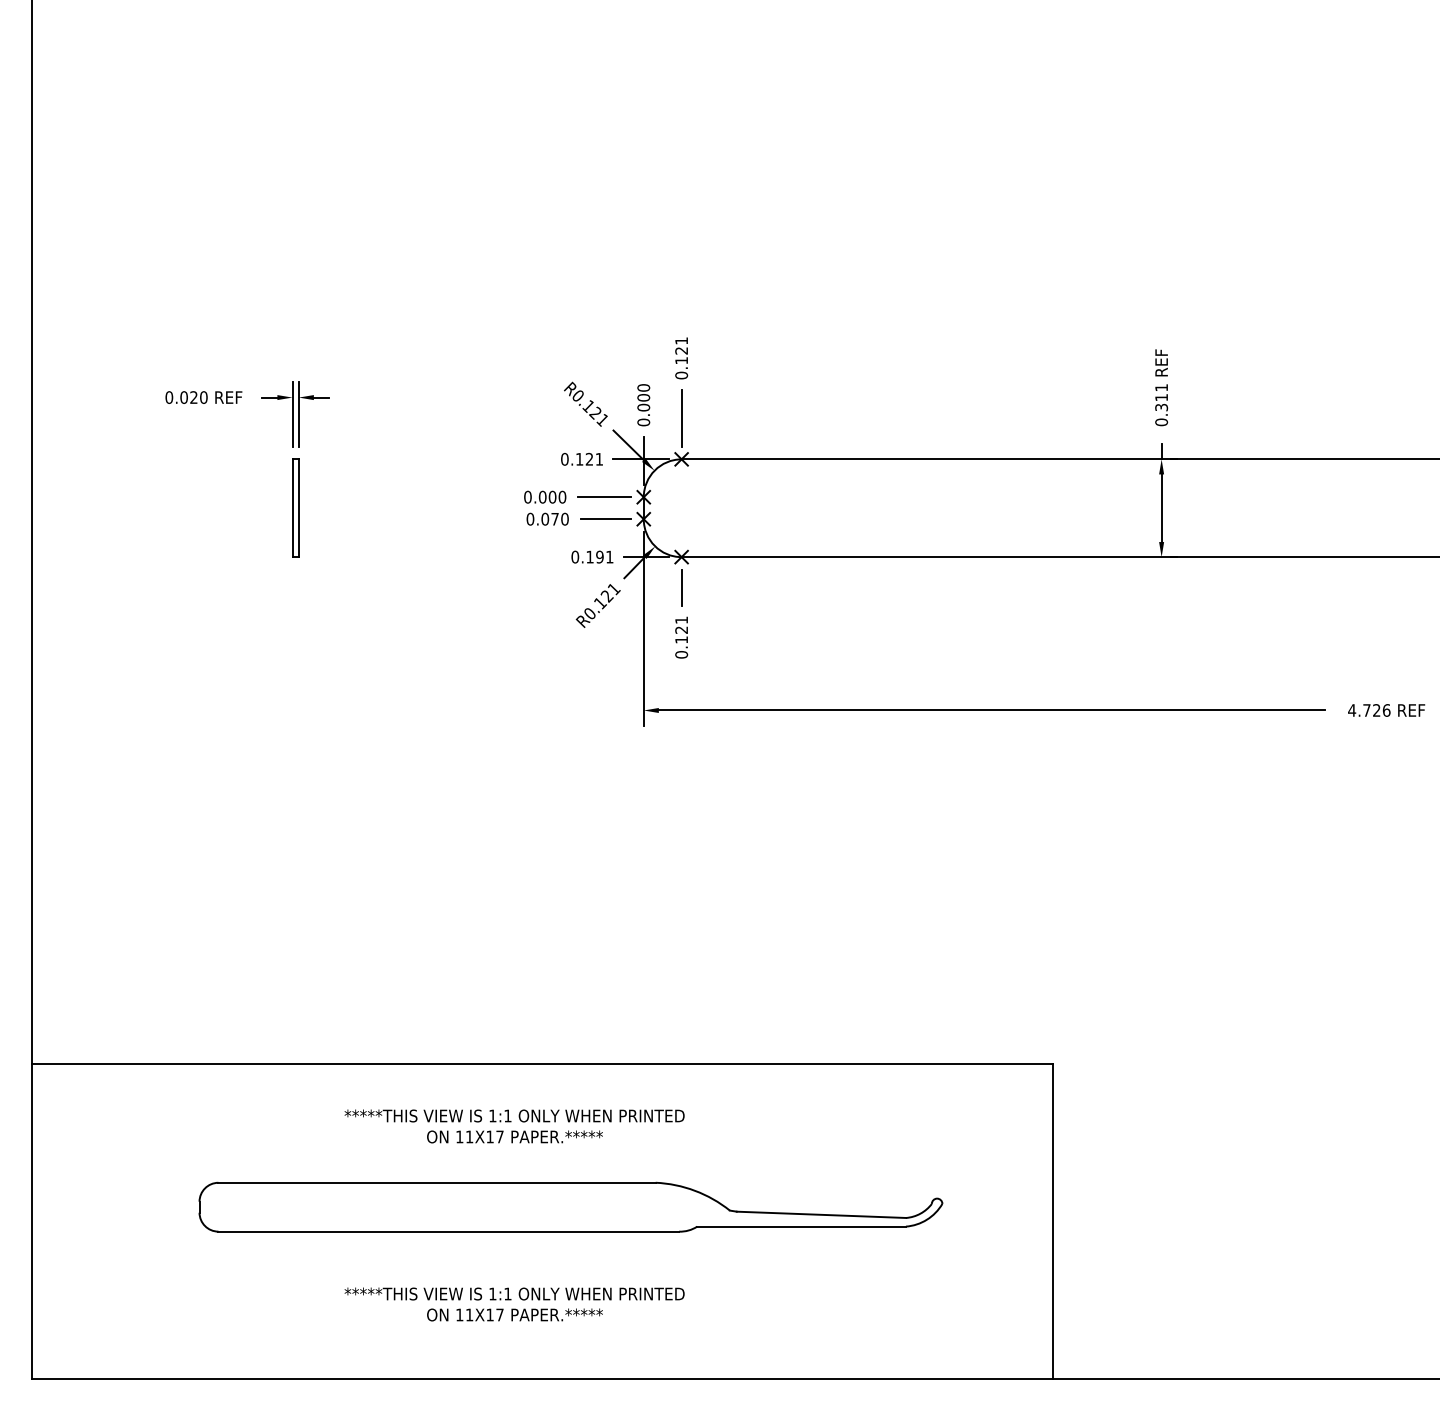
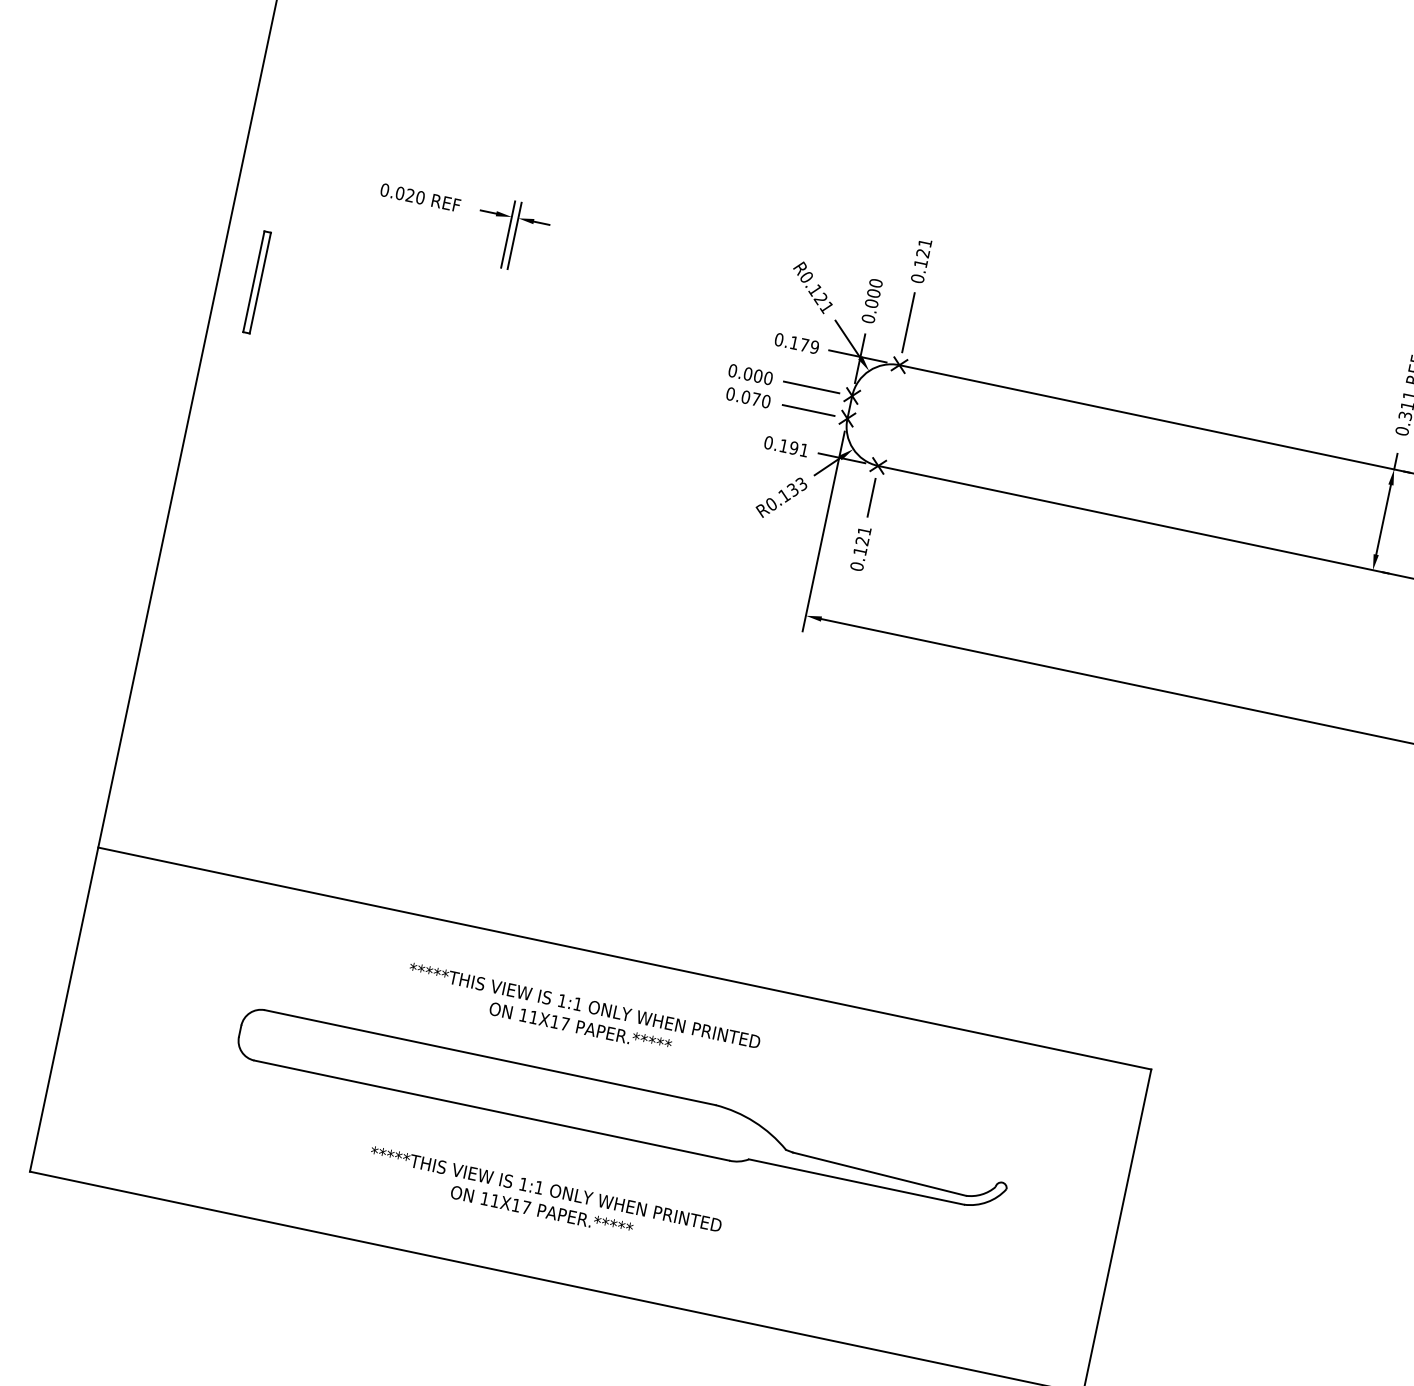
text: (594, 458) -> (809, 345), 0.121 -> 0.179
part: (295, 507) -> (257, 281), moved
text: (610, 592) -> (797, 486), R0.121 -> R0.133

